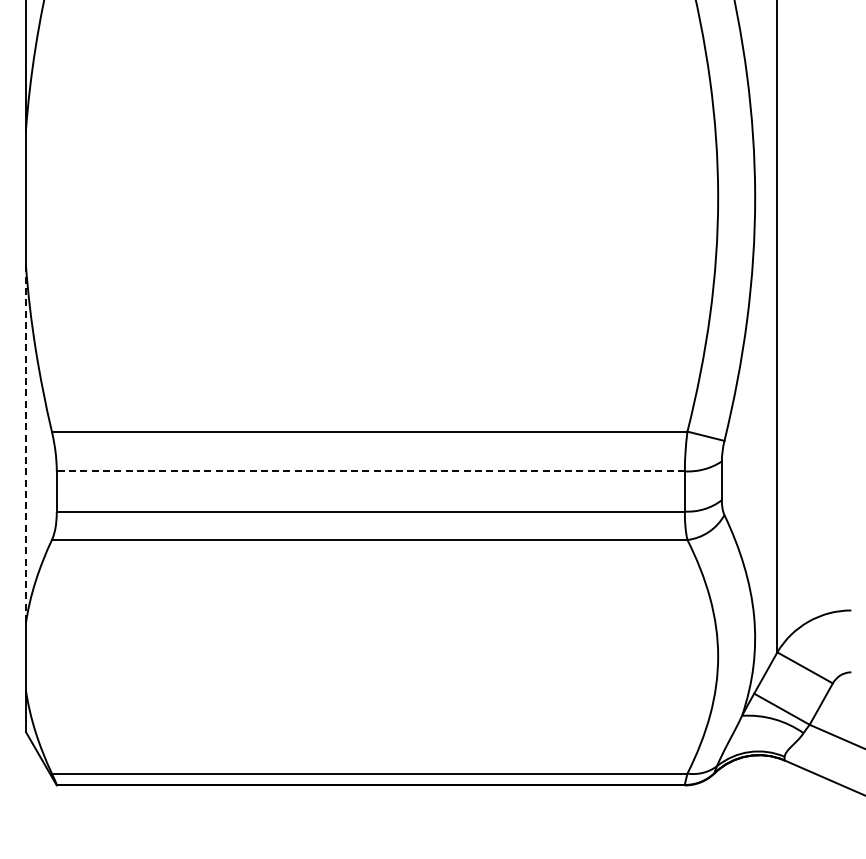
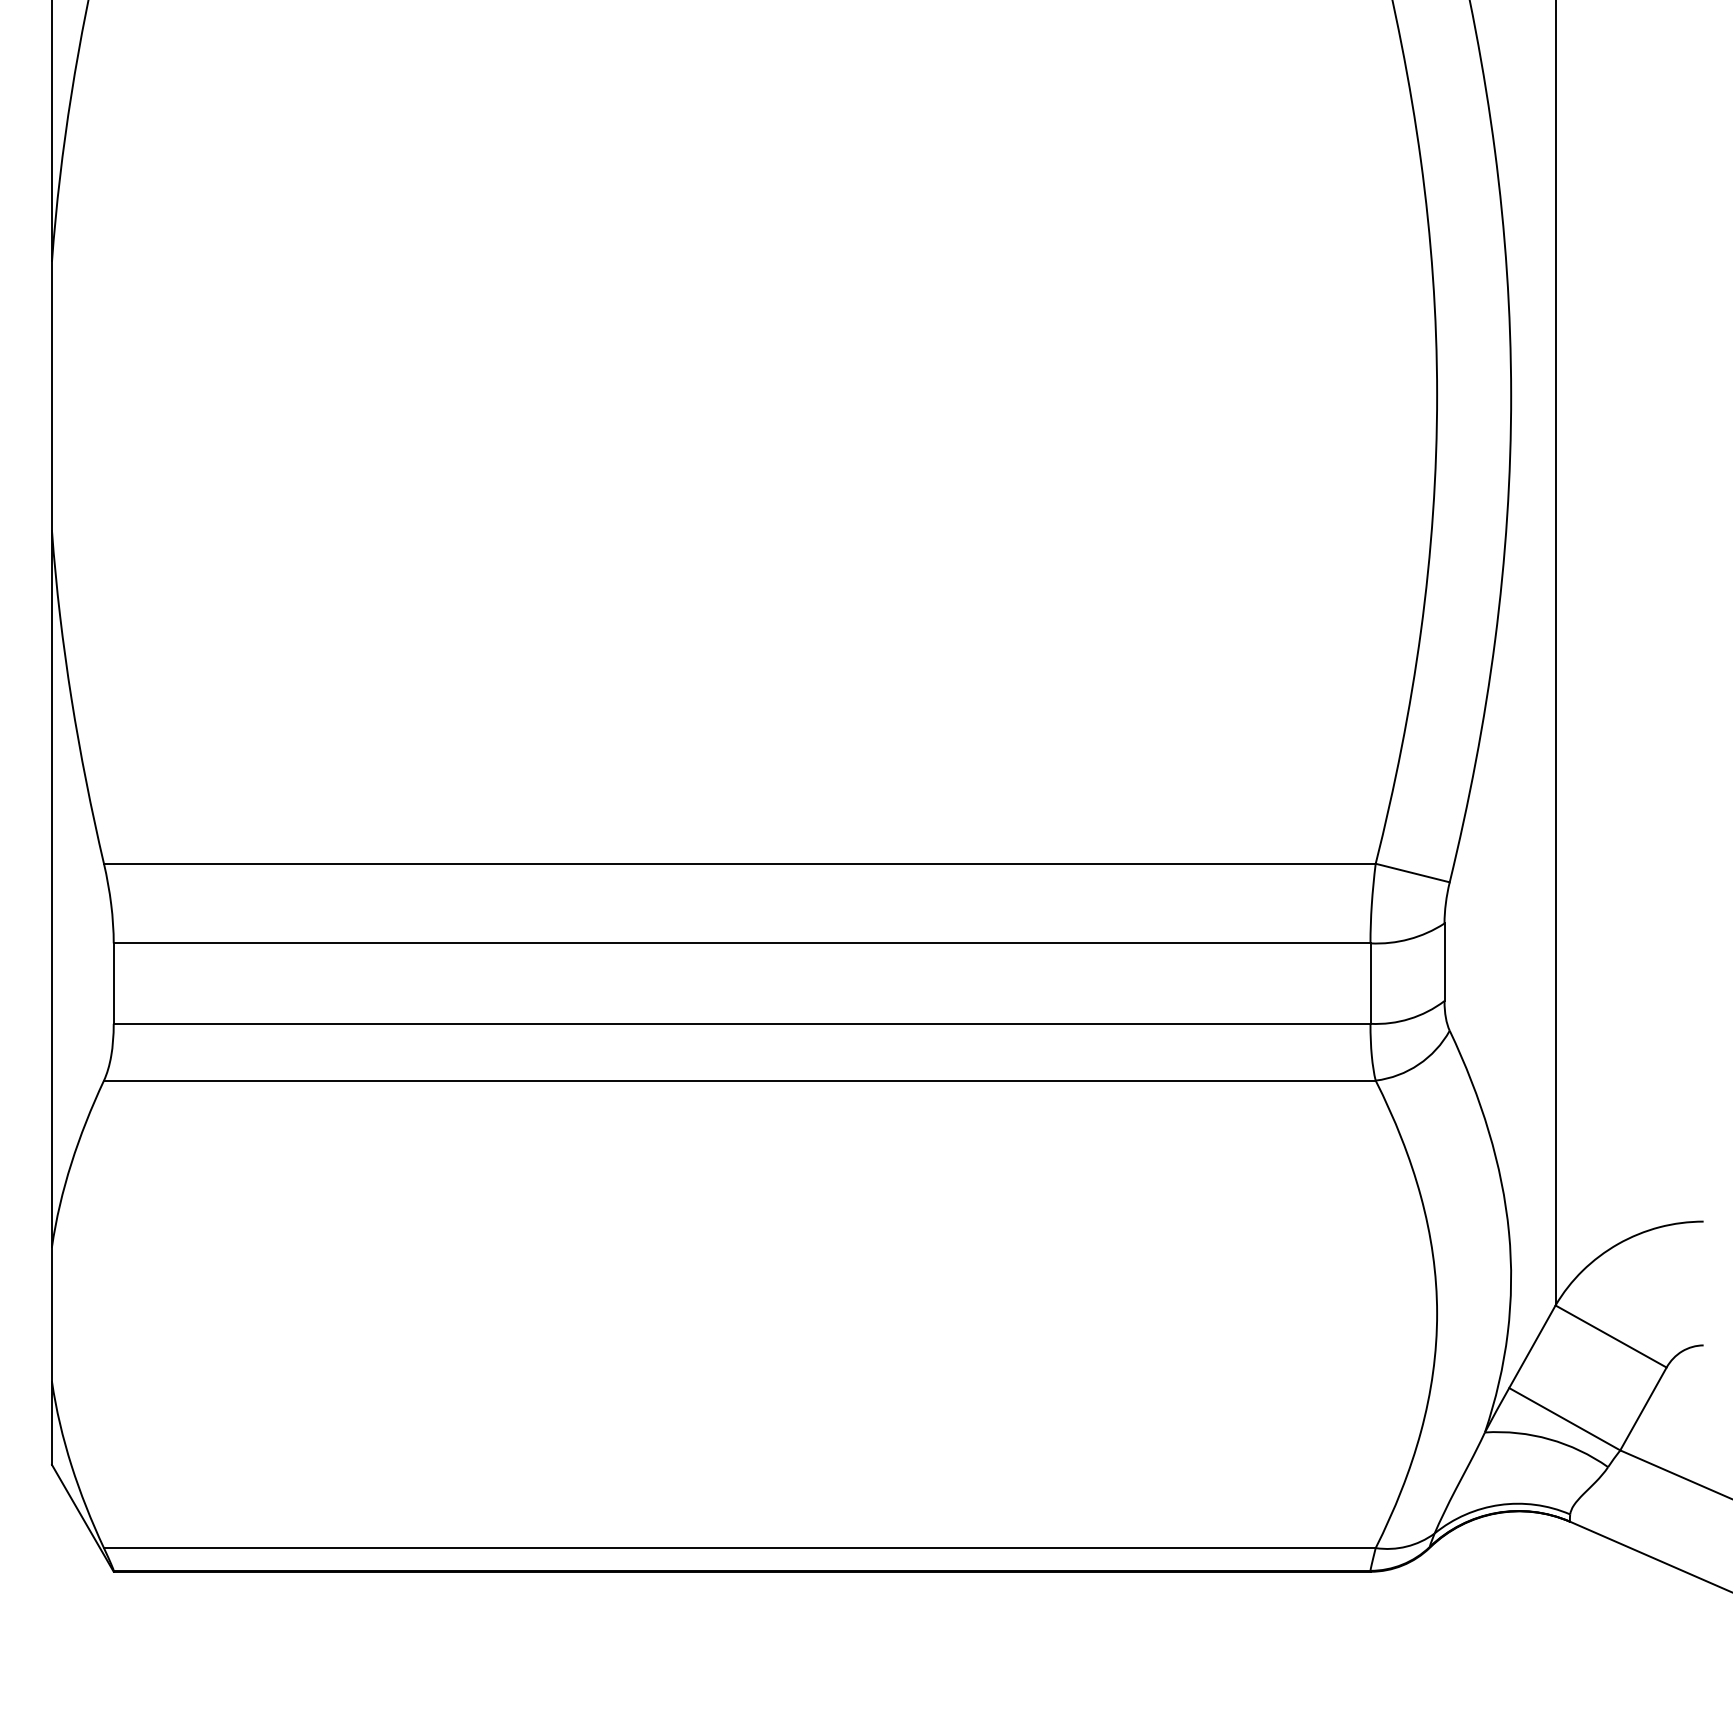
line: (25, 444) -> (51, 889), dashed -> solid
line: (370, 471) -> (741, 943), dashed -> solid

